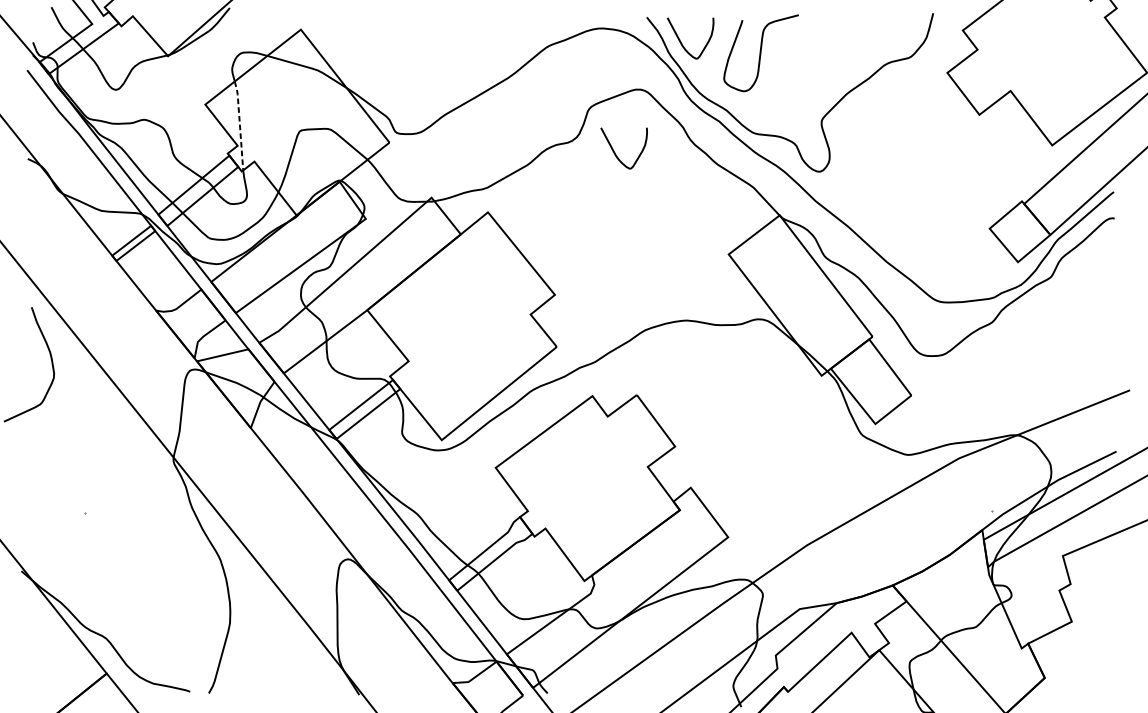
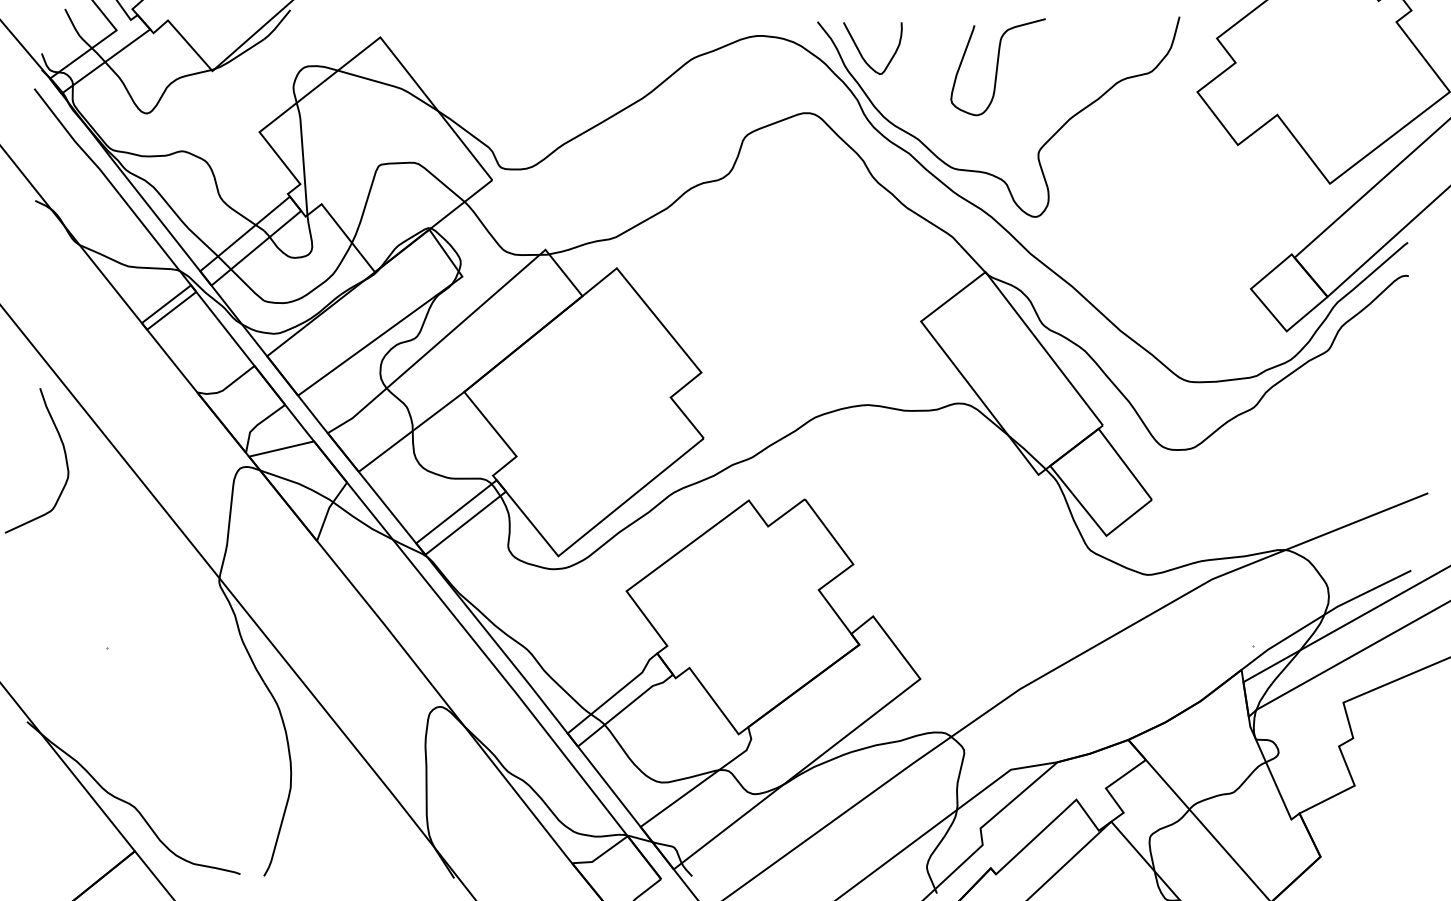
curve: (760, 53) -> (997, 67), moved
line: (240, 124) -> (303, 157), dashed -> solid
curve: (615, 152) -> (777, 192), removed

